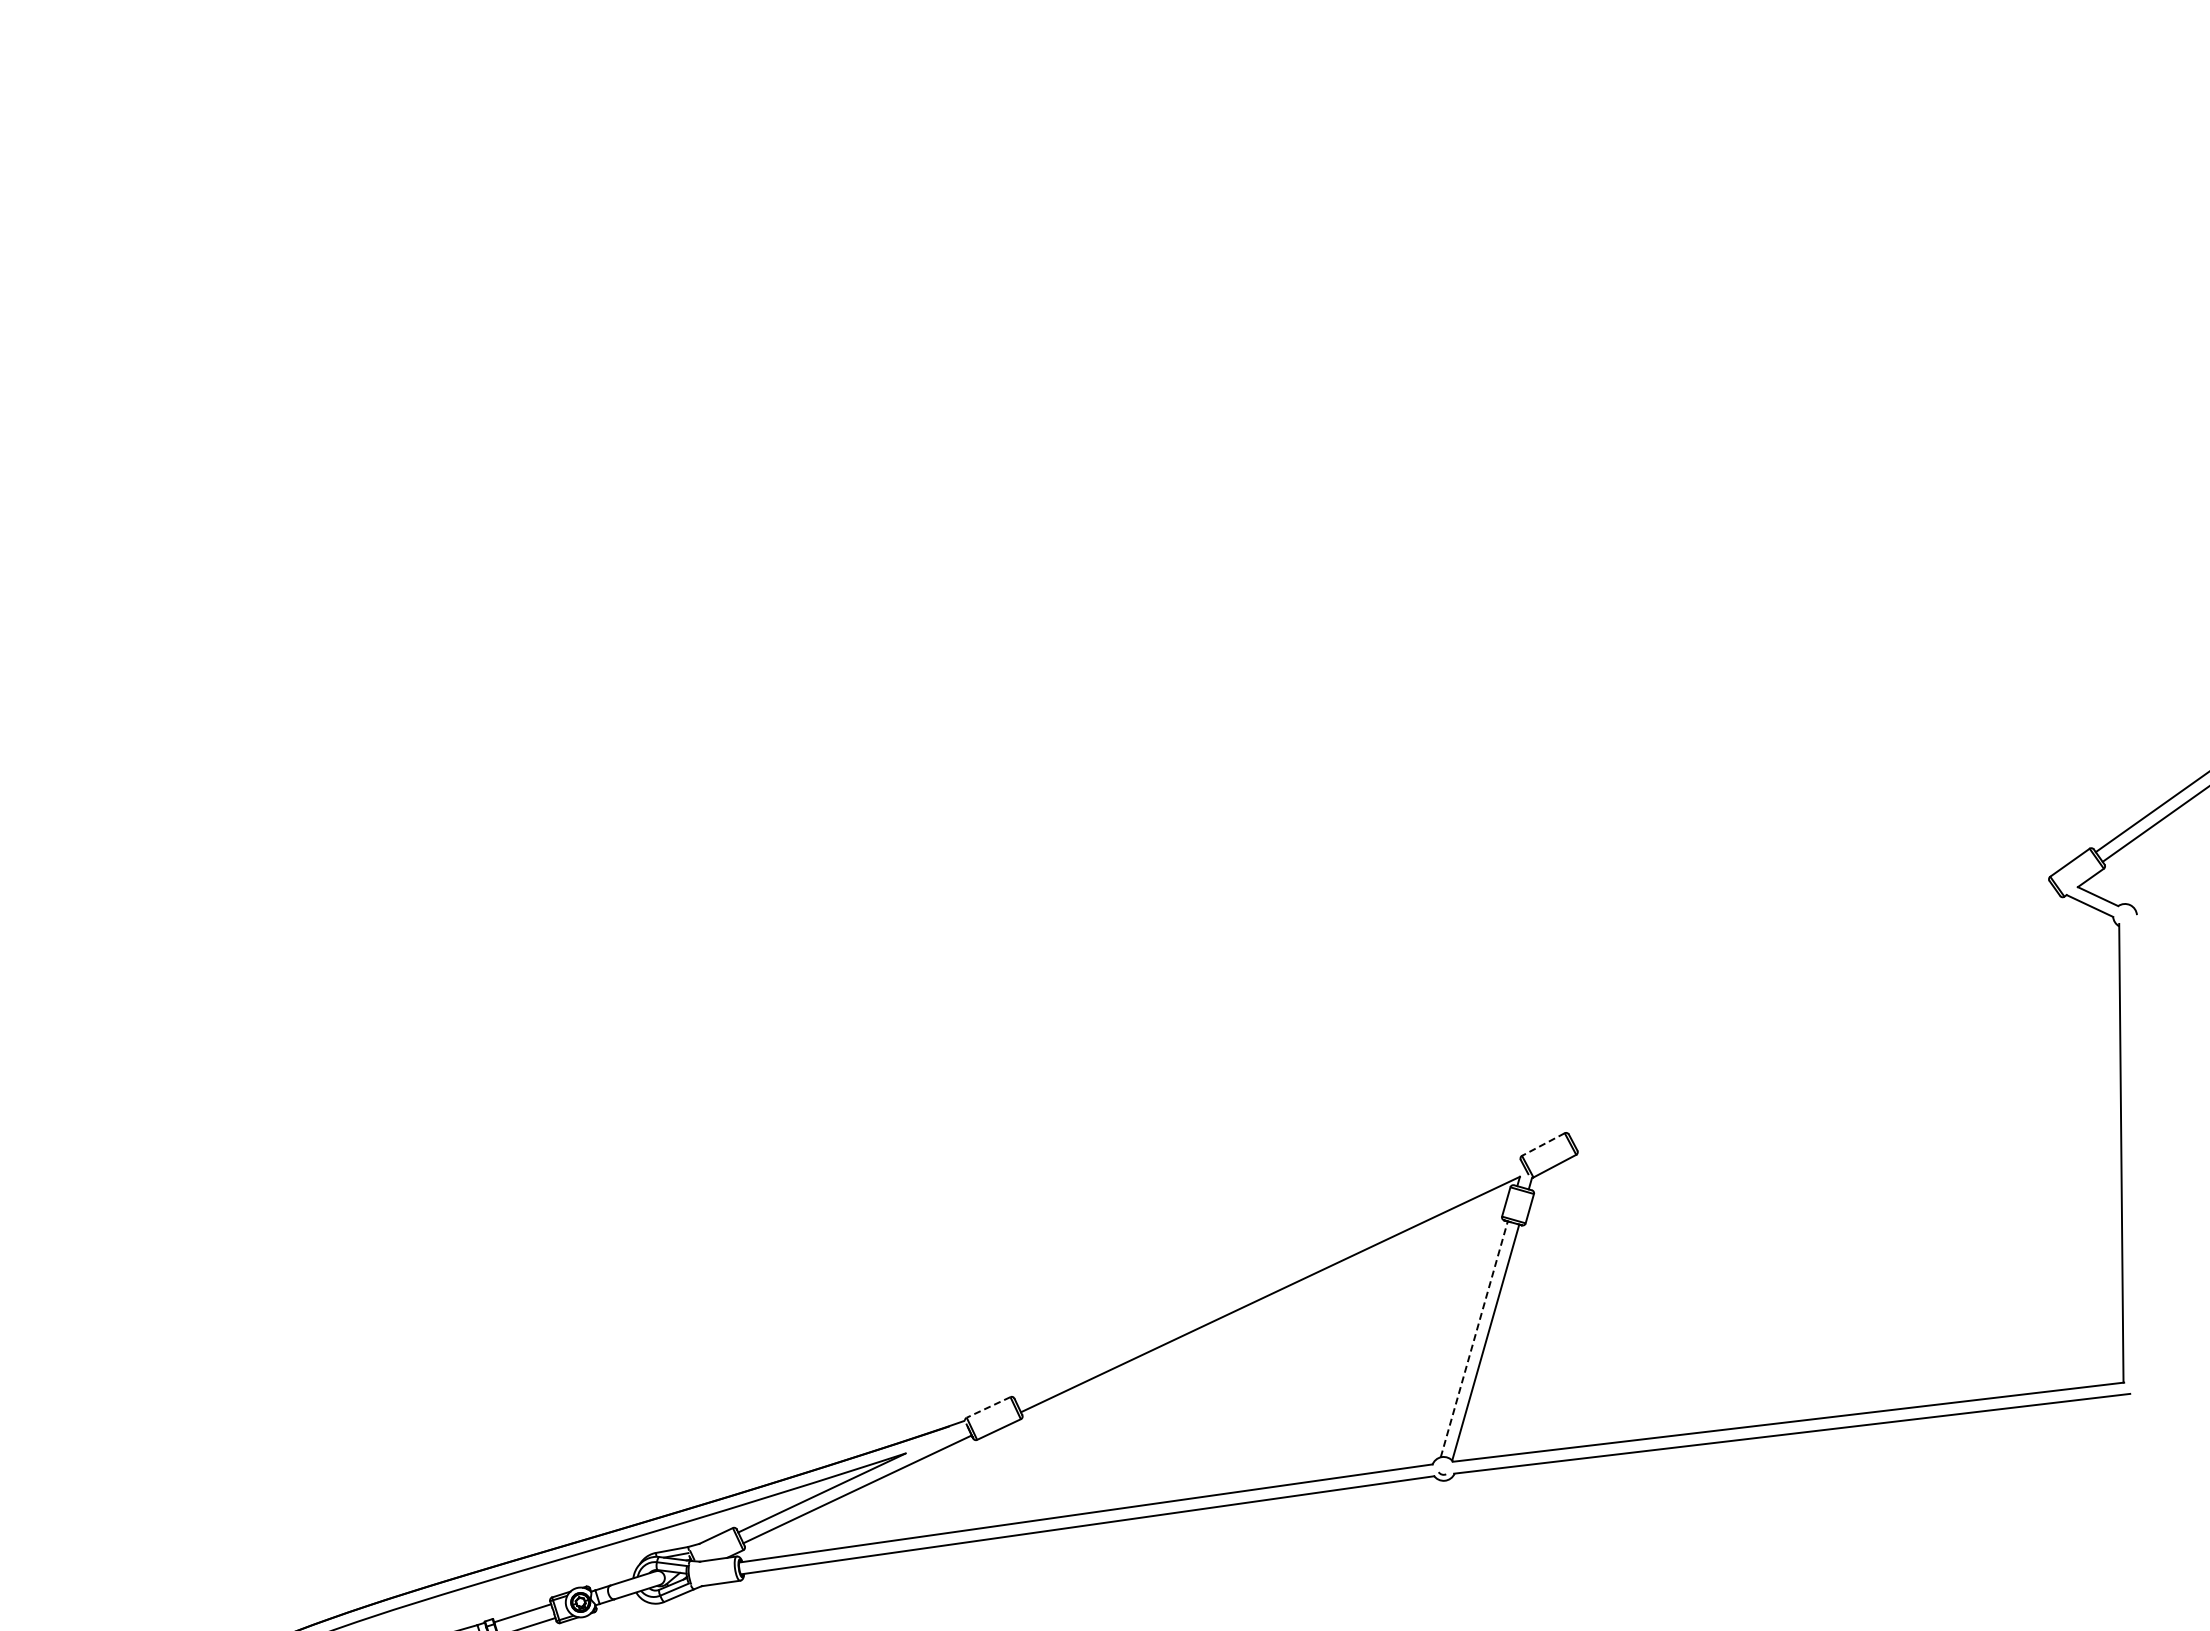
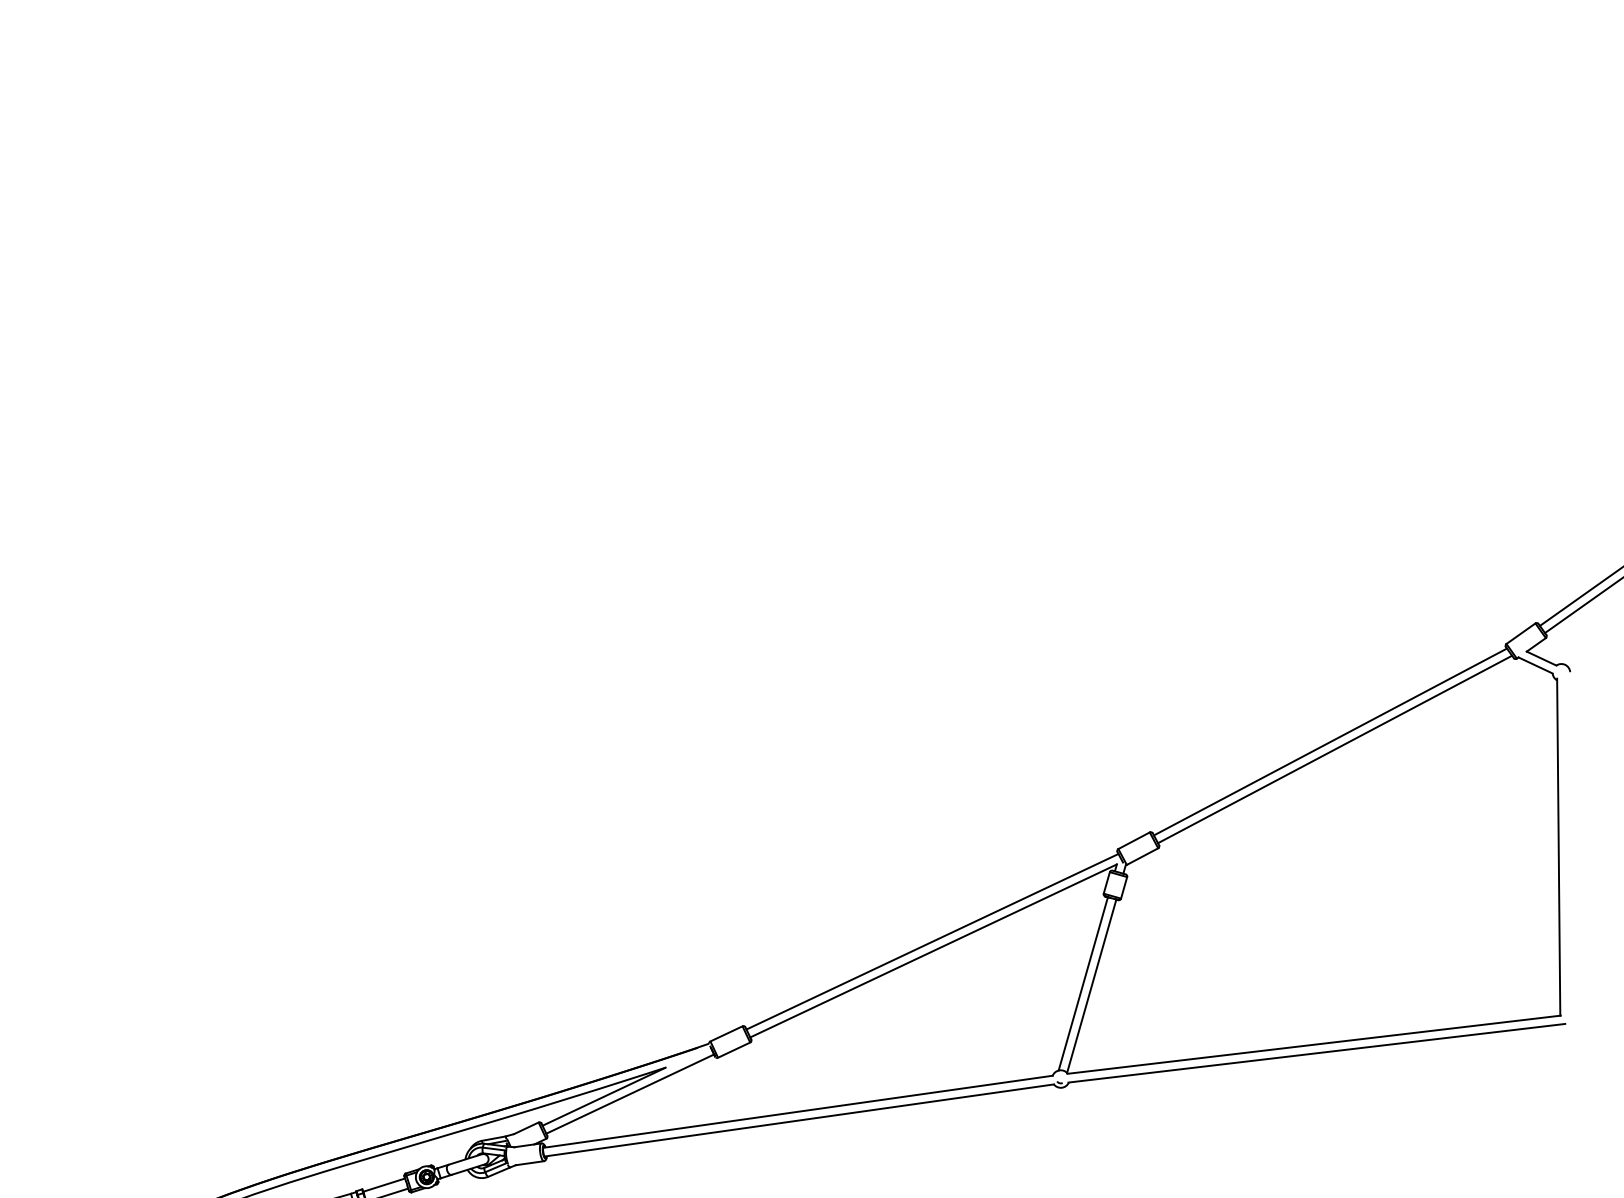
line: (1810, 1009) -> (1330, 741), added
line: (1816, 1019) -> (1334, 748), added
line: (1542, 1144) -> (1133, 840), dashed -> solid
line: (1268, 1281) -> (932, 941), added
line: (1474, 1339) -> (1083, 983), dashed -> solid
line: (988, 1407) -> (726, 1033), dashed -> solid

